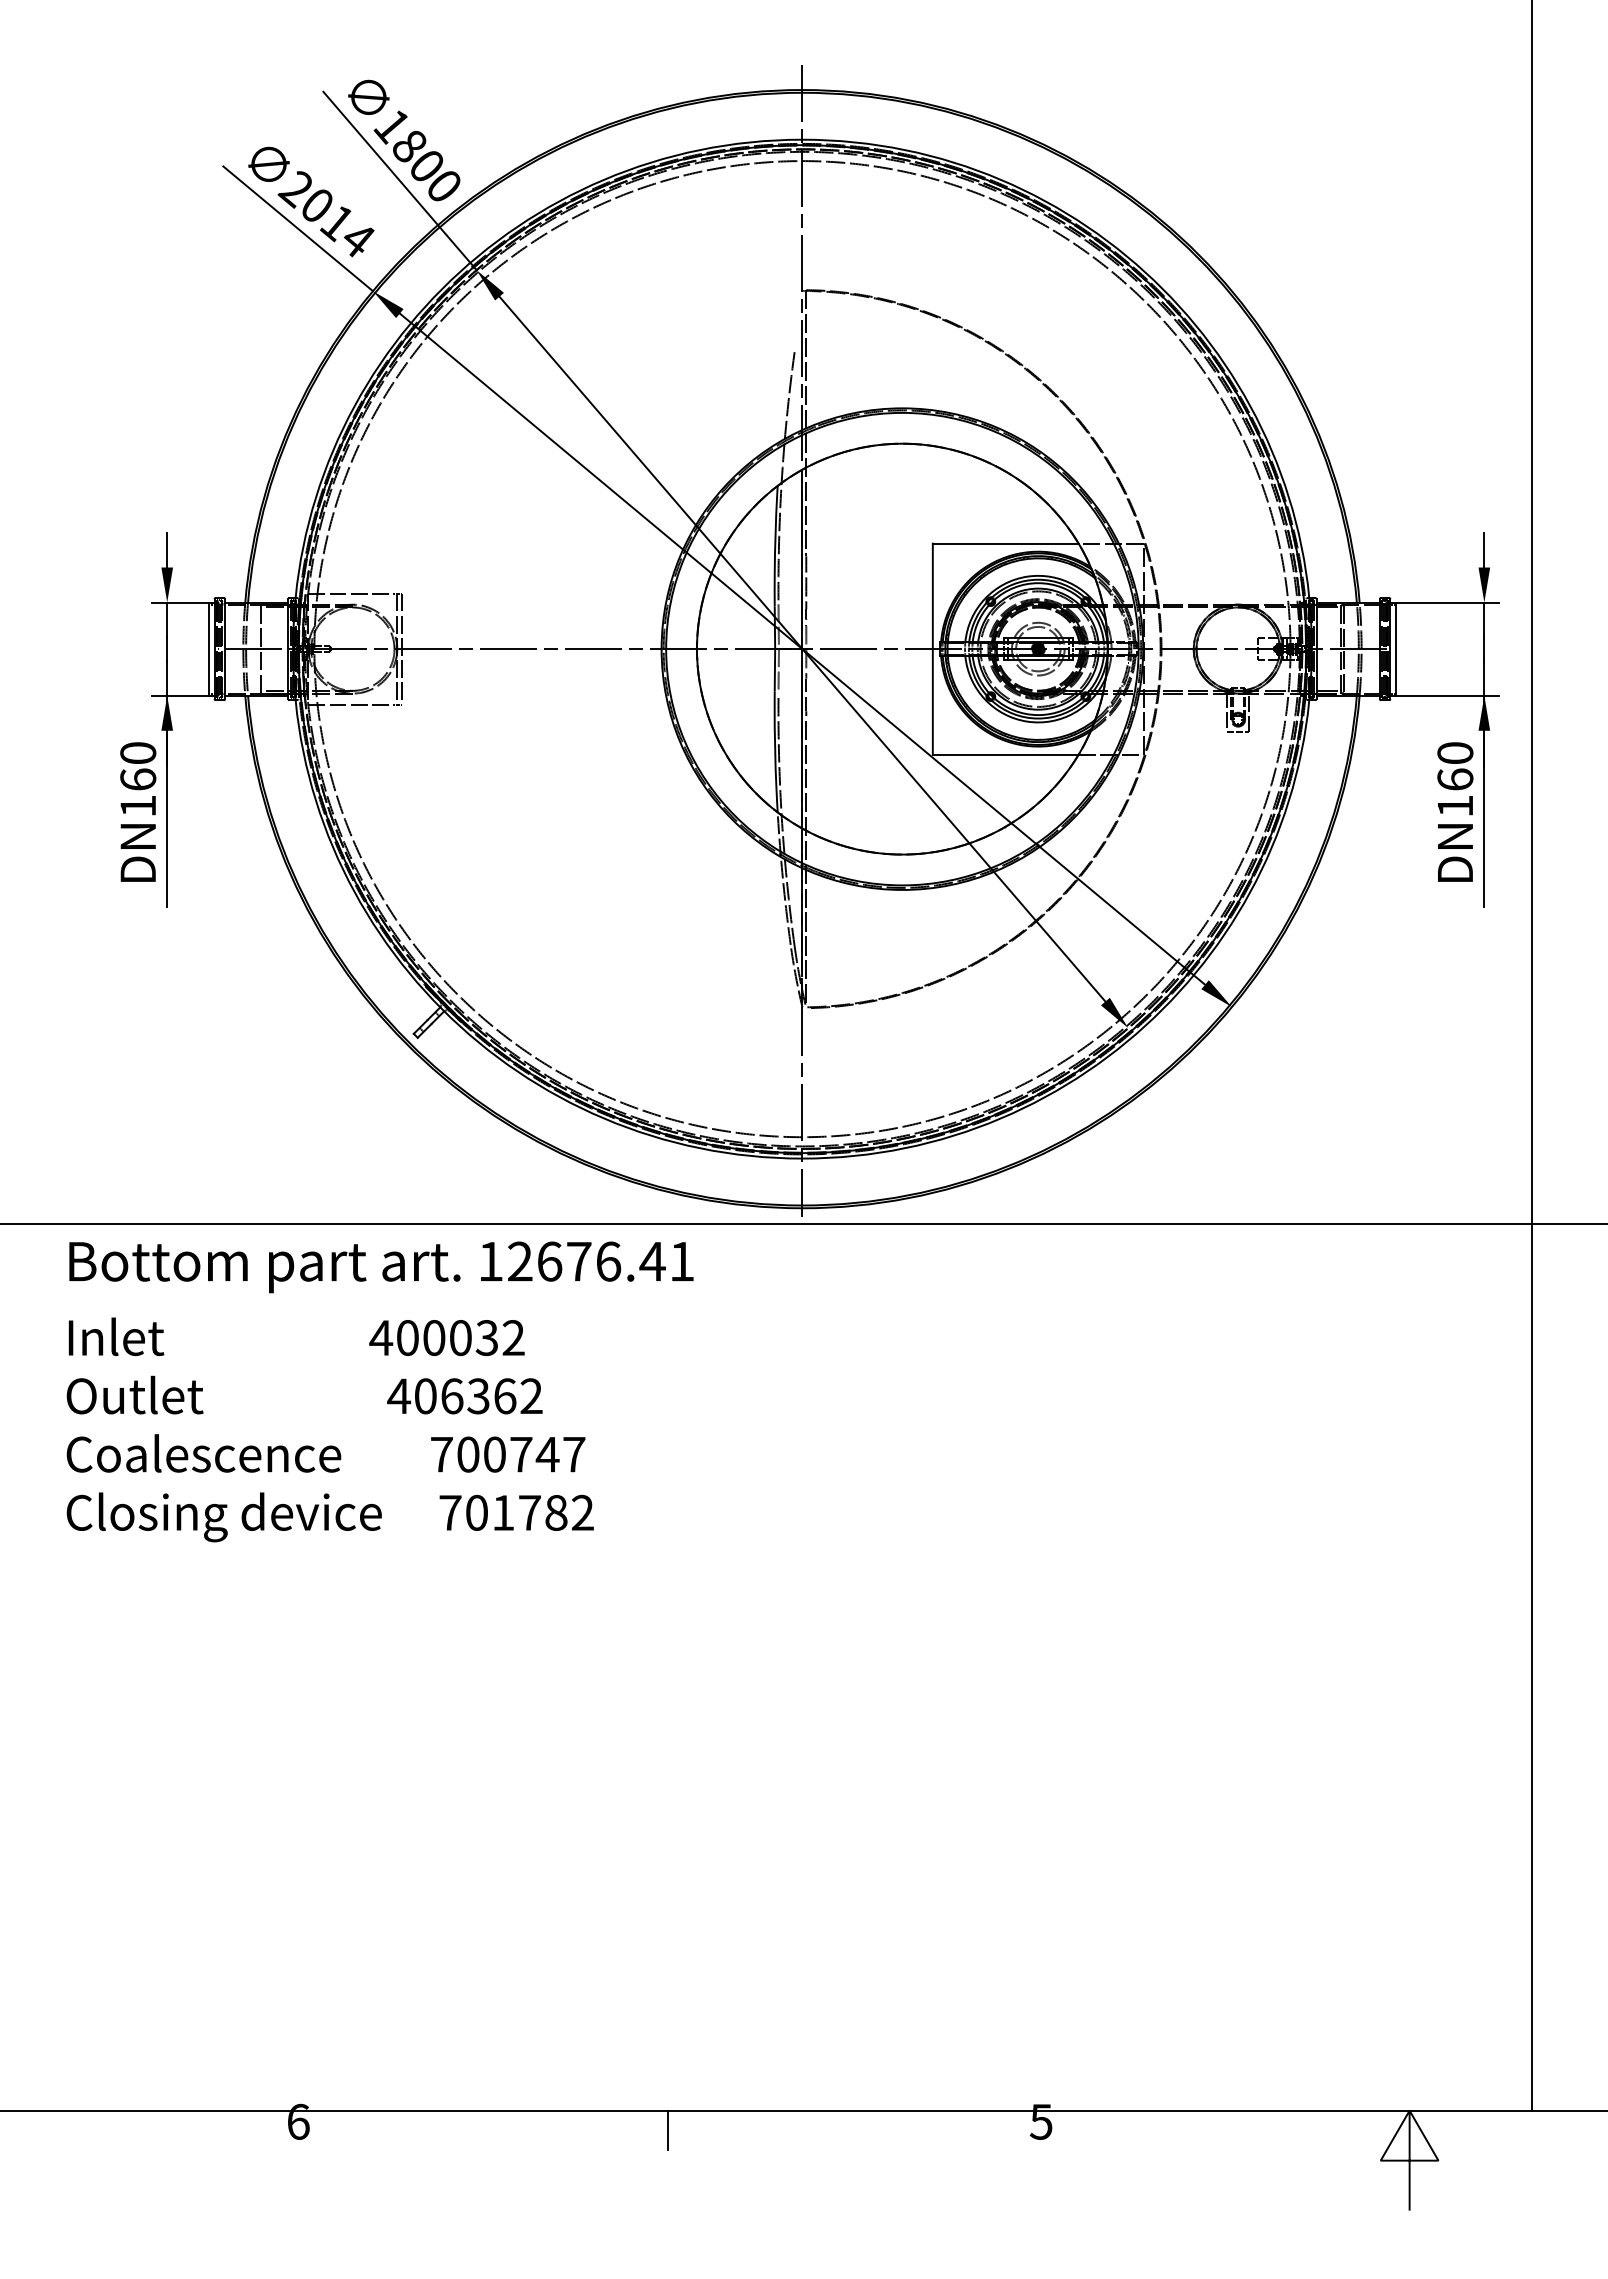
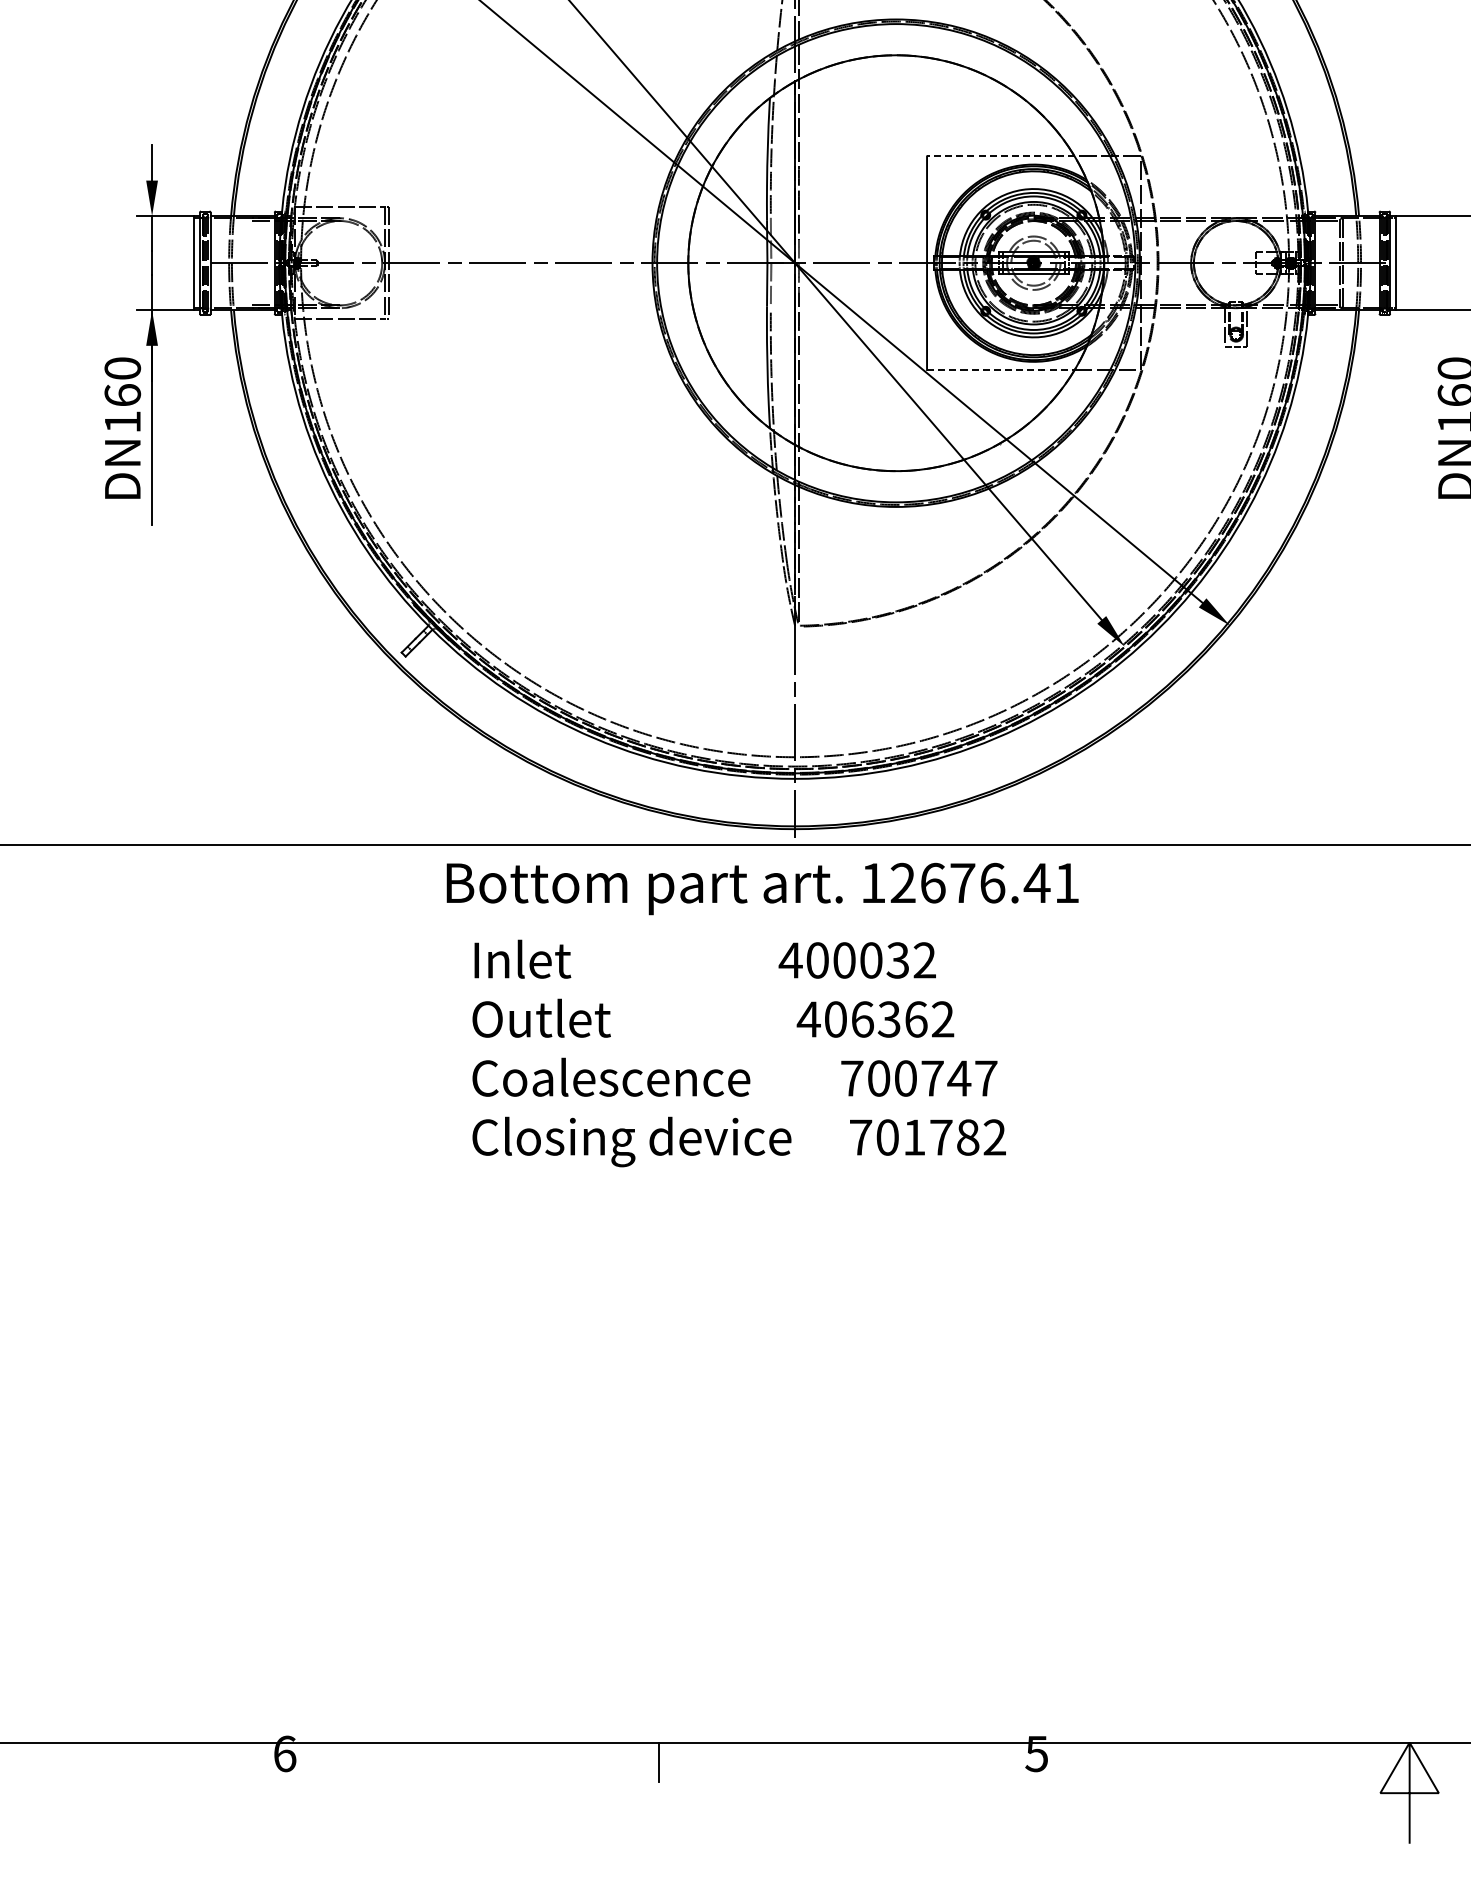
line: (1005, 543) -> (1000, 156), solid -> dashed
line: (261, 648) -> (247, 262), removed
line: (1005, 754) -> (1000, 369), solid -> dashed
text: (381, 1267) -> (762, 889), moved
text: (329, 1429) -> (738, 1053), moved

